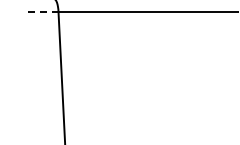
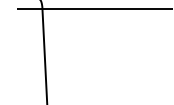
line: (40, 12) -> (29, 9), dashed -> solid

